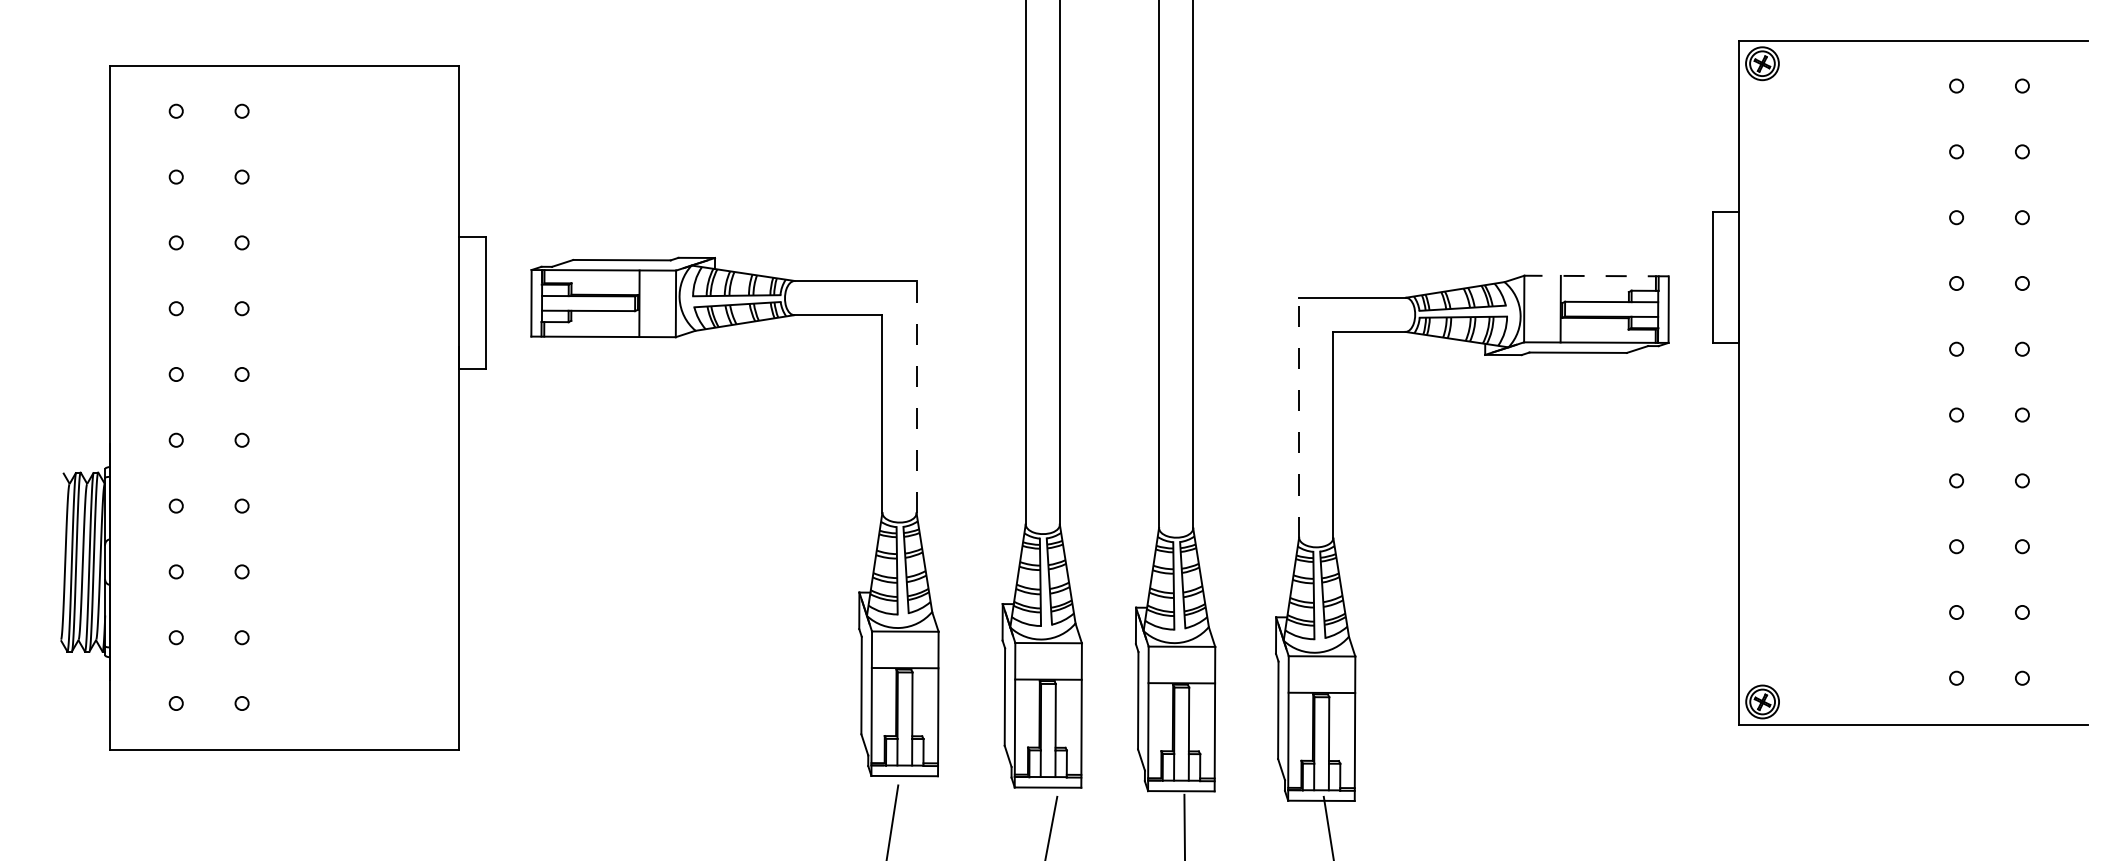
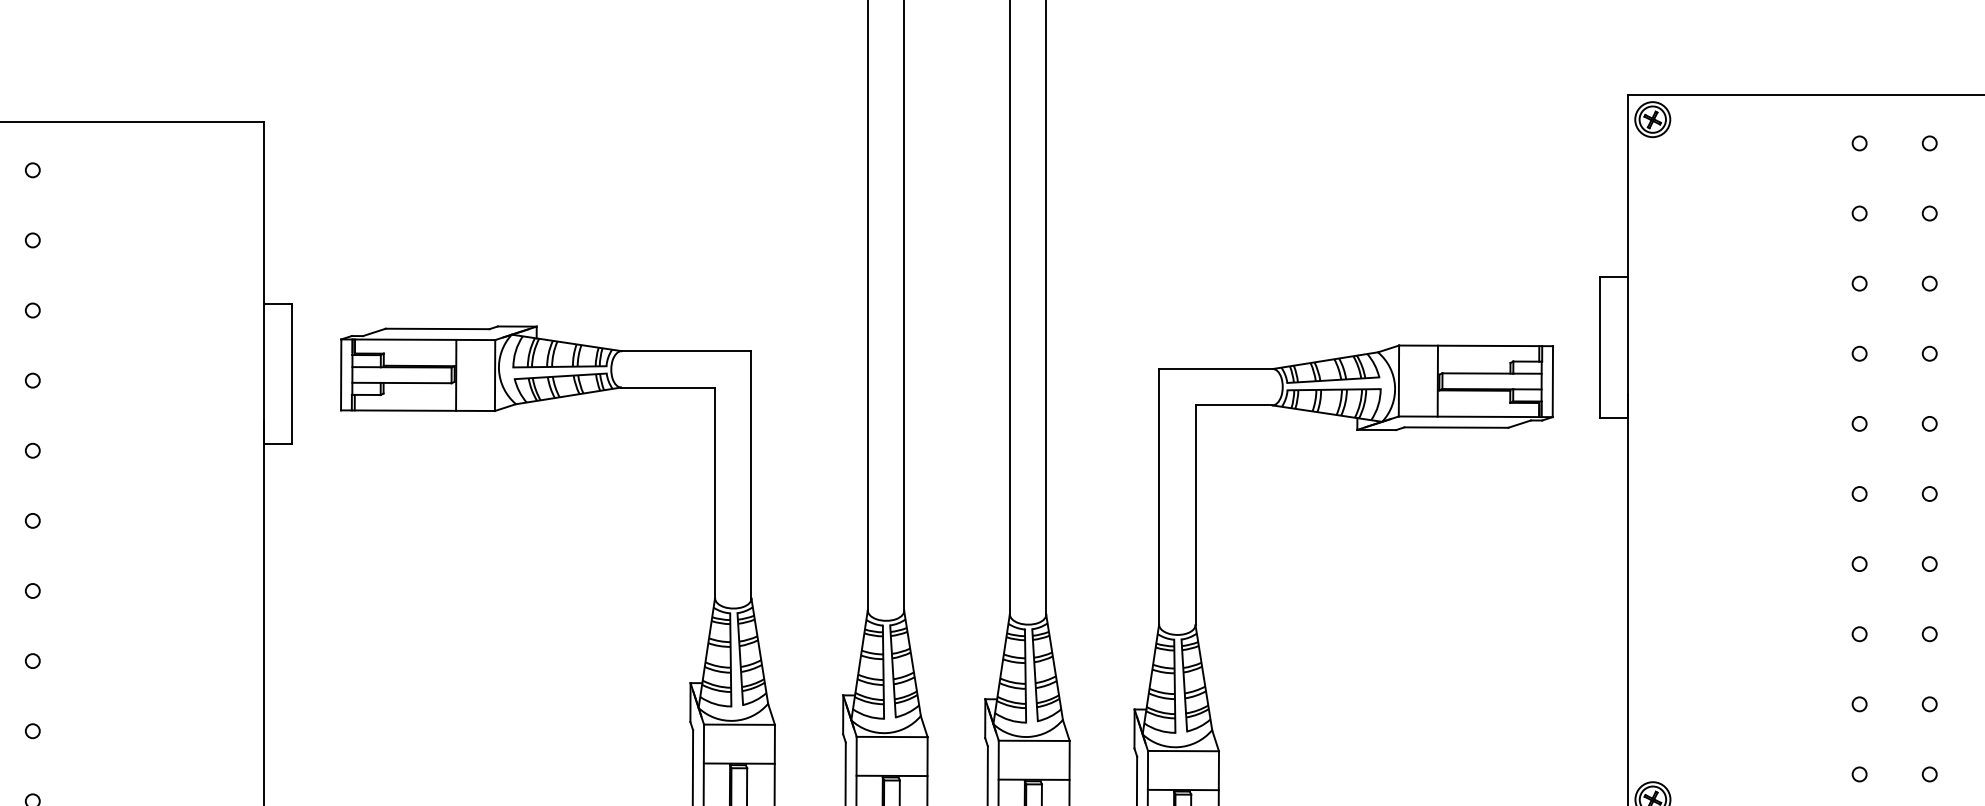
line: (1596, 276) -> (1475, 346), dashed -> solid
line: (916, 396) -> (751, 474), dashed -> solid
line: (1299, 417) -> (1159, 496), dashed -> solid

